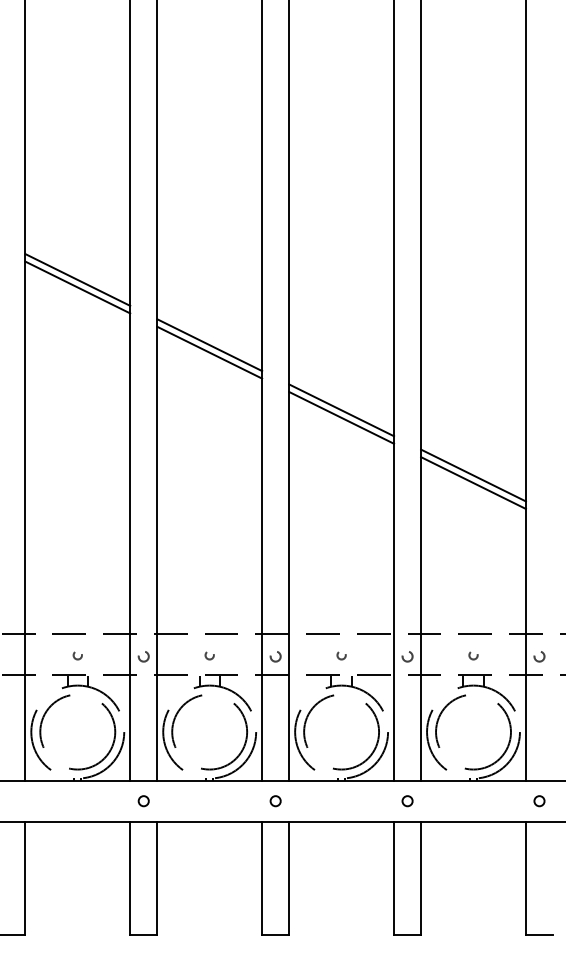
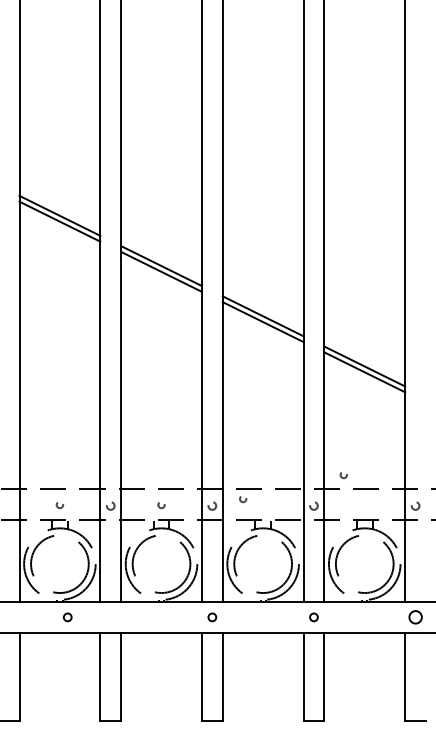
circle: (342, 655) -> (243, 499), moved
circle: (473, 655) -> (343, 475), moved
circle: (143, 801) -> (67, 617), moved
circle: (539, 801) -> (415, 617), size x1.6

